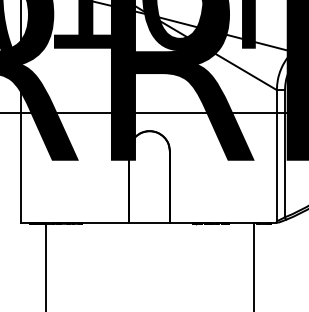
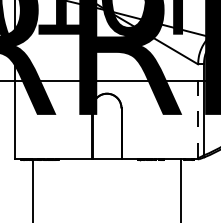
line: (276, 155) -> (197, 111), solid -> dashed

